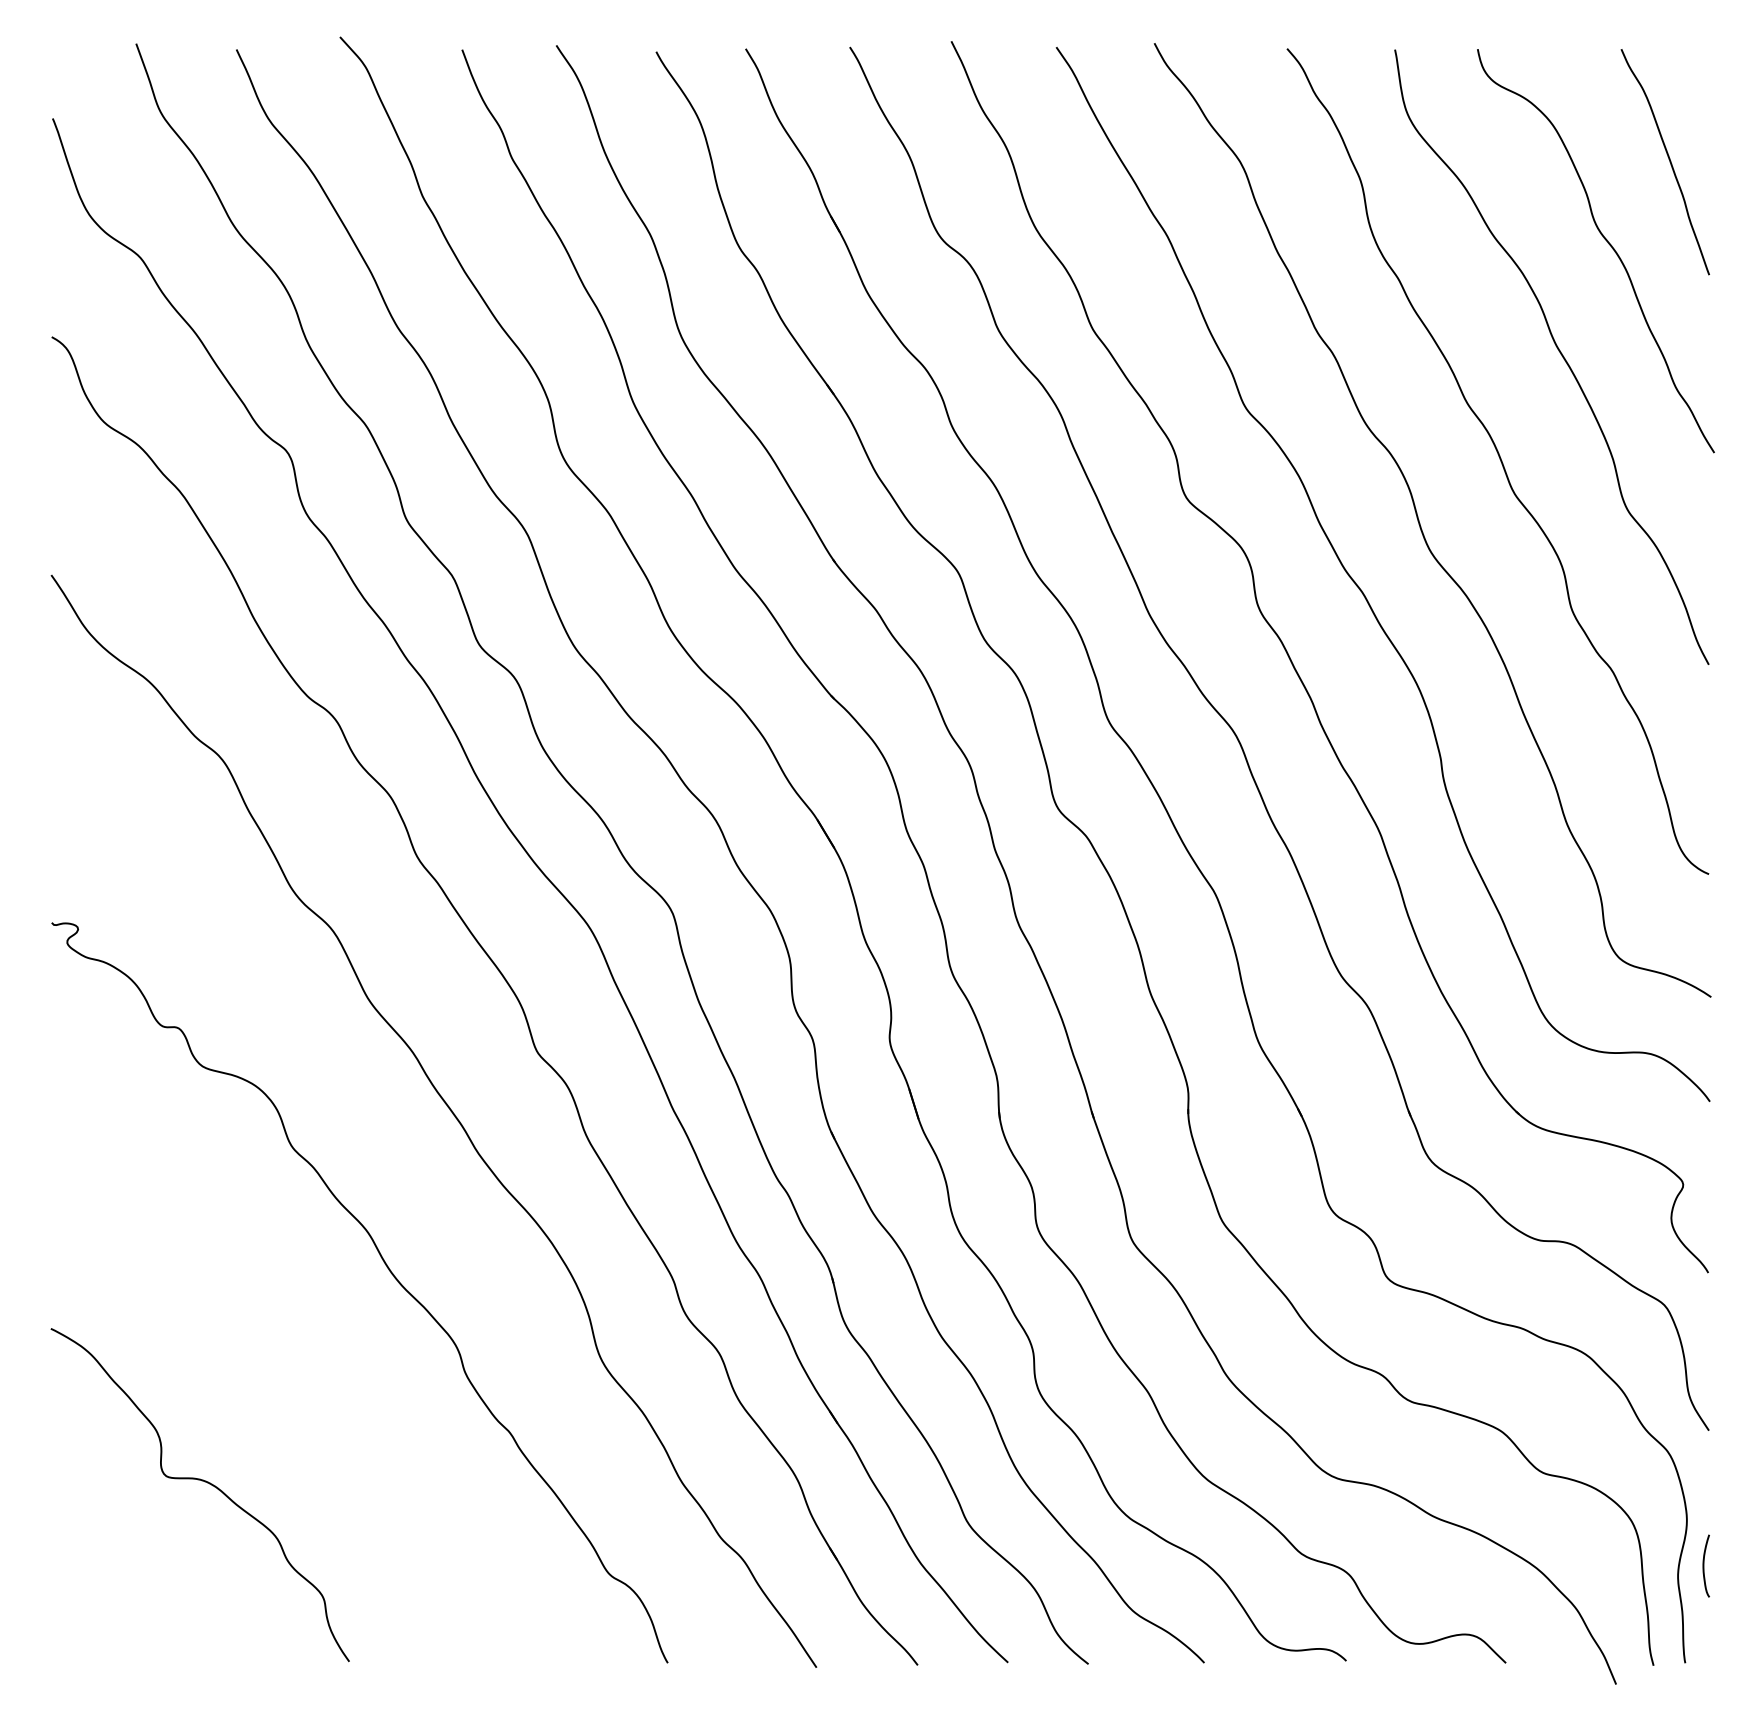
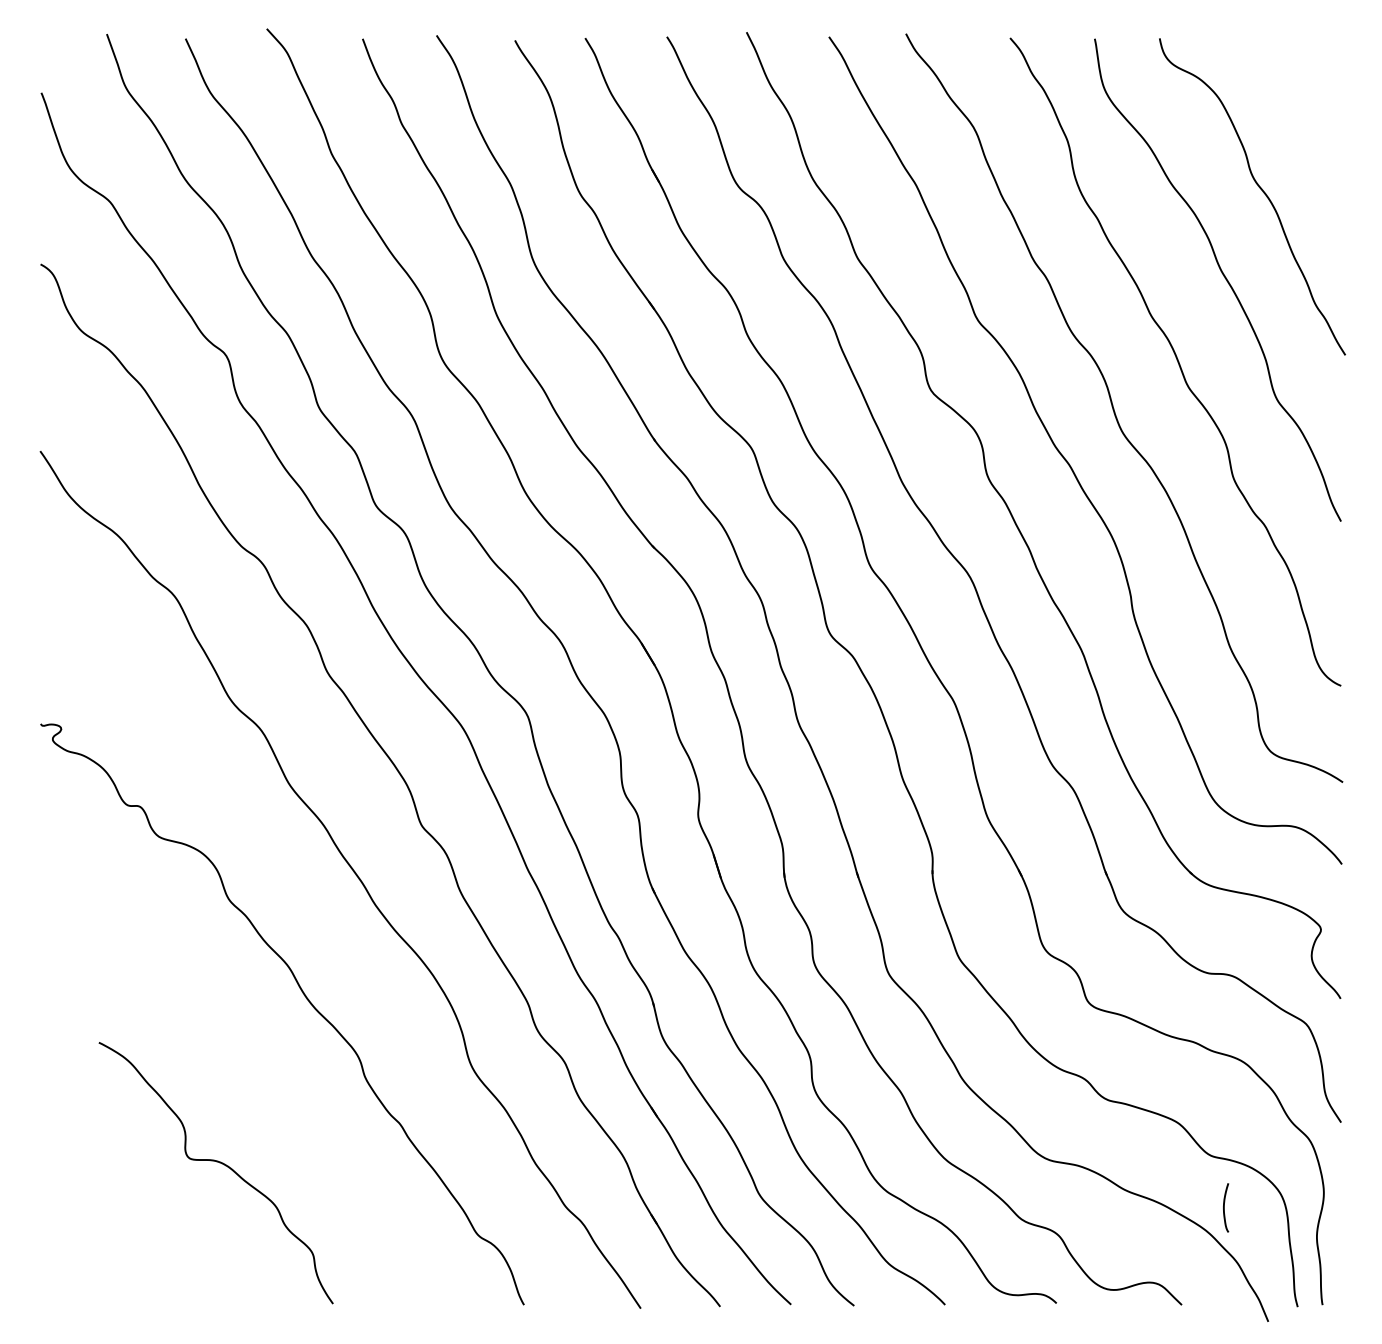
curve: (1668, 160) -> (1309, 125), removed
curve: (204, 1482) -> (219, 1163), moved
curve: (1704, 1565) -> (1224, 1207), moved

